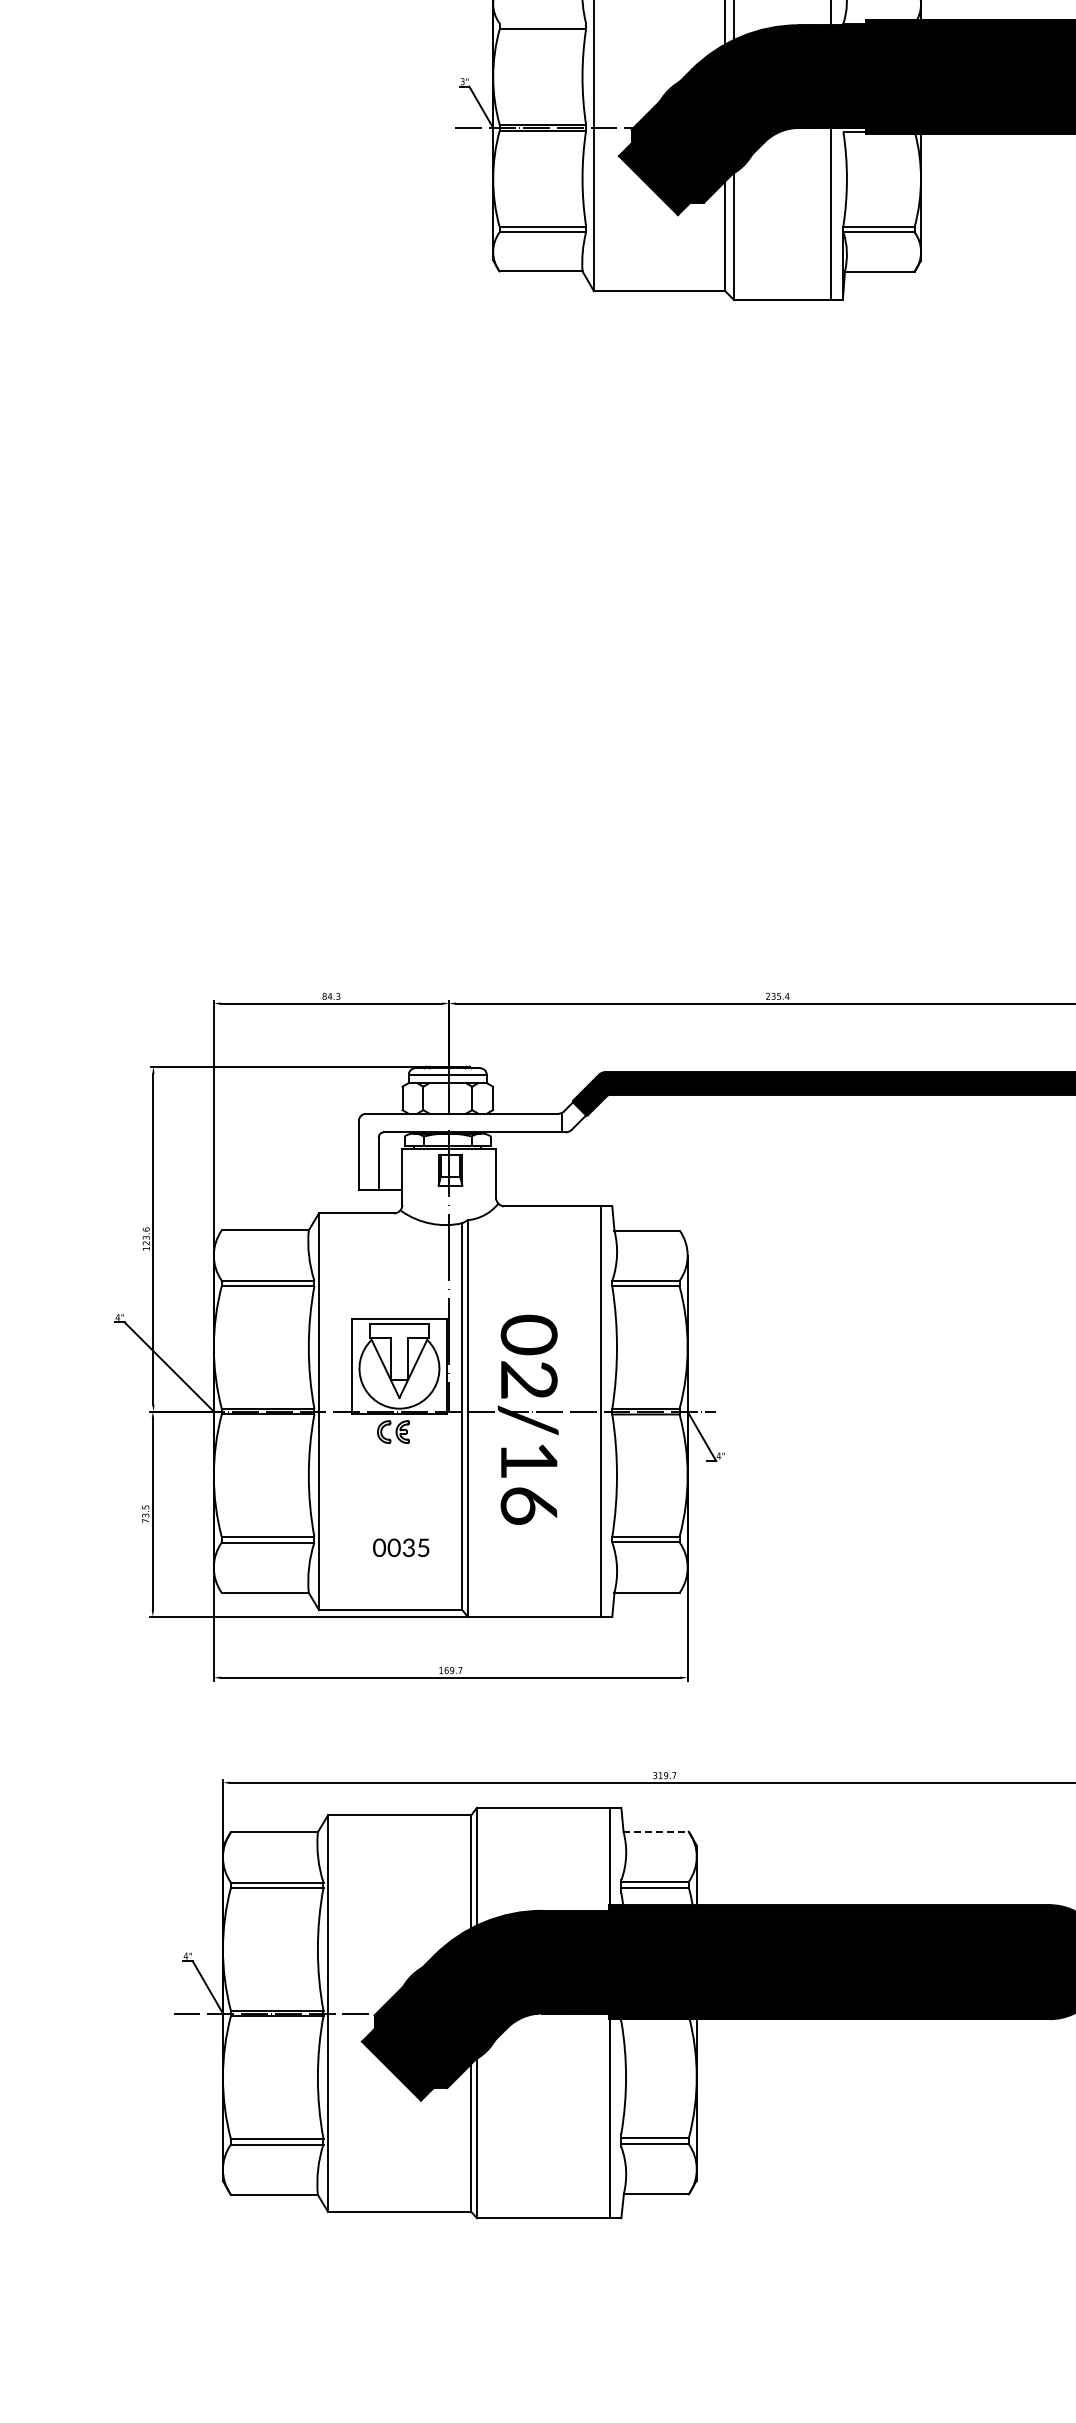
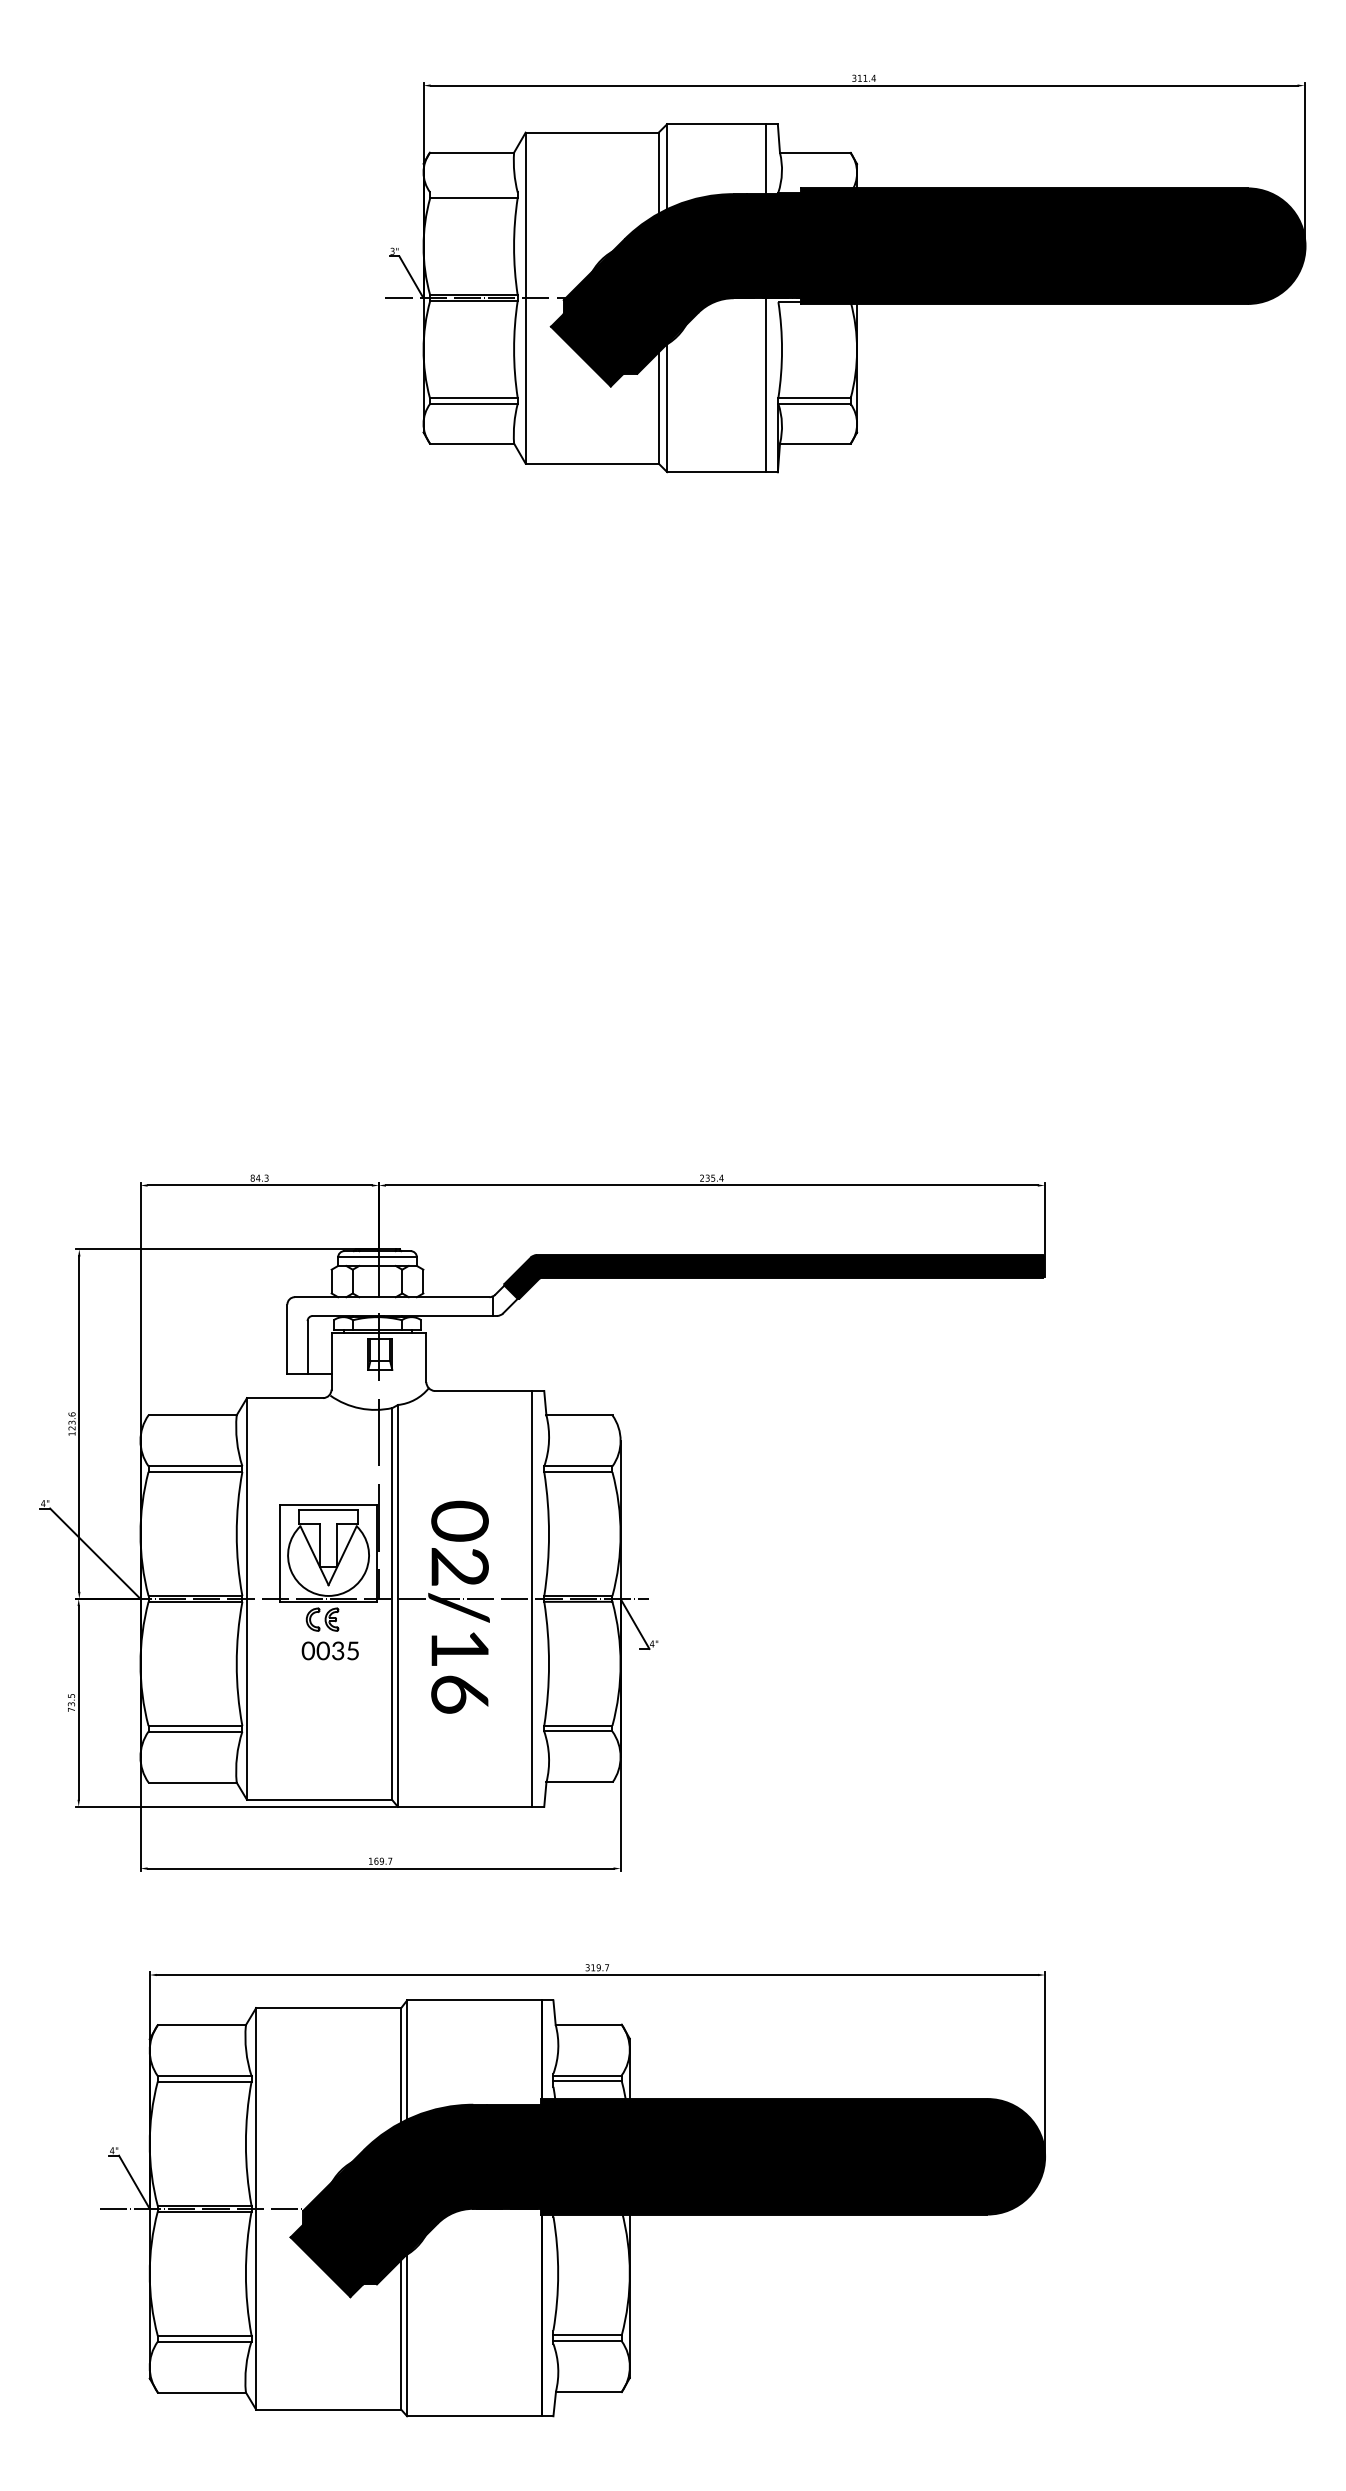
text: (400, 1547) -> (329, 1650), moved
line: (656, 1831) -> (589, 2024), dashed -> solid

